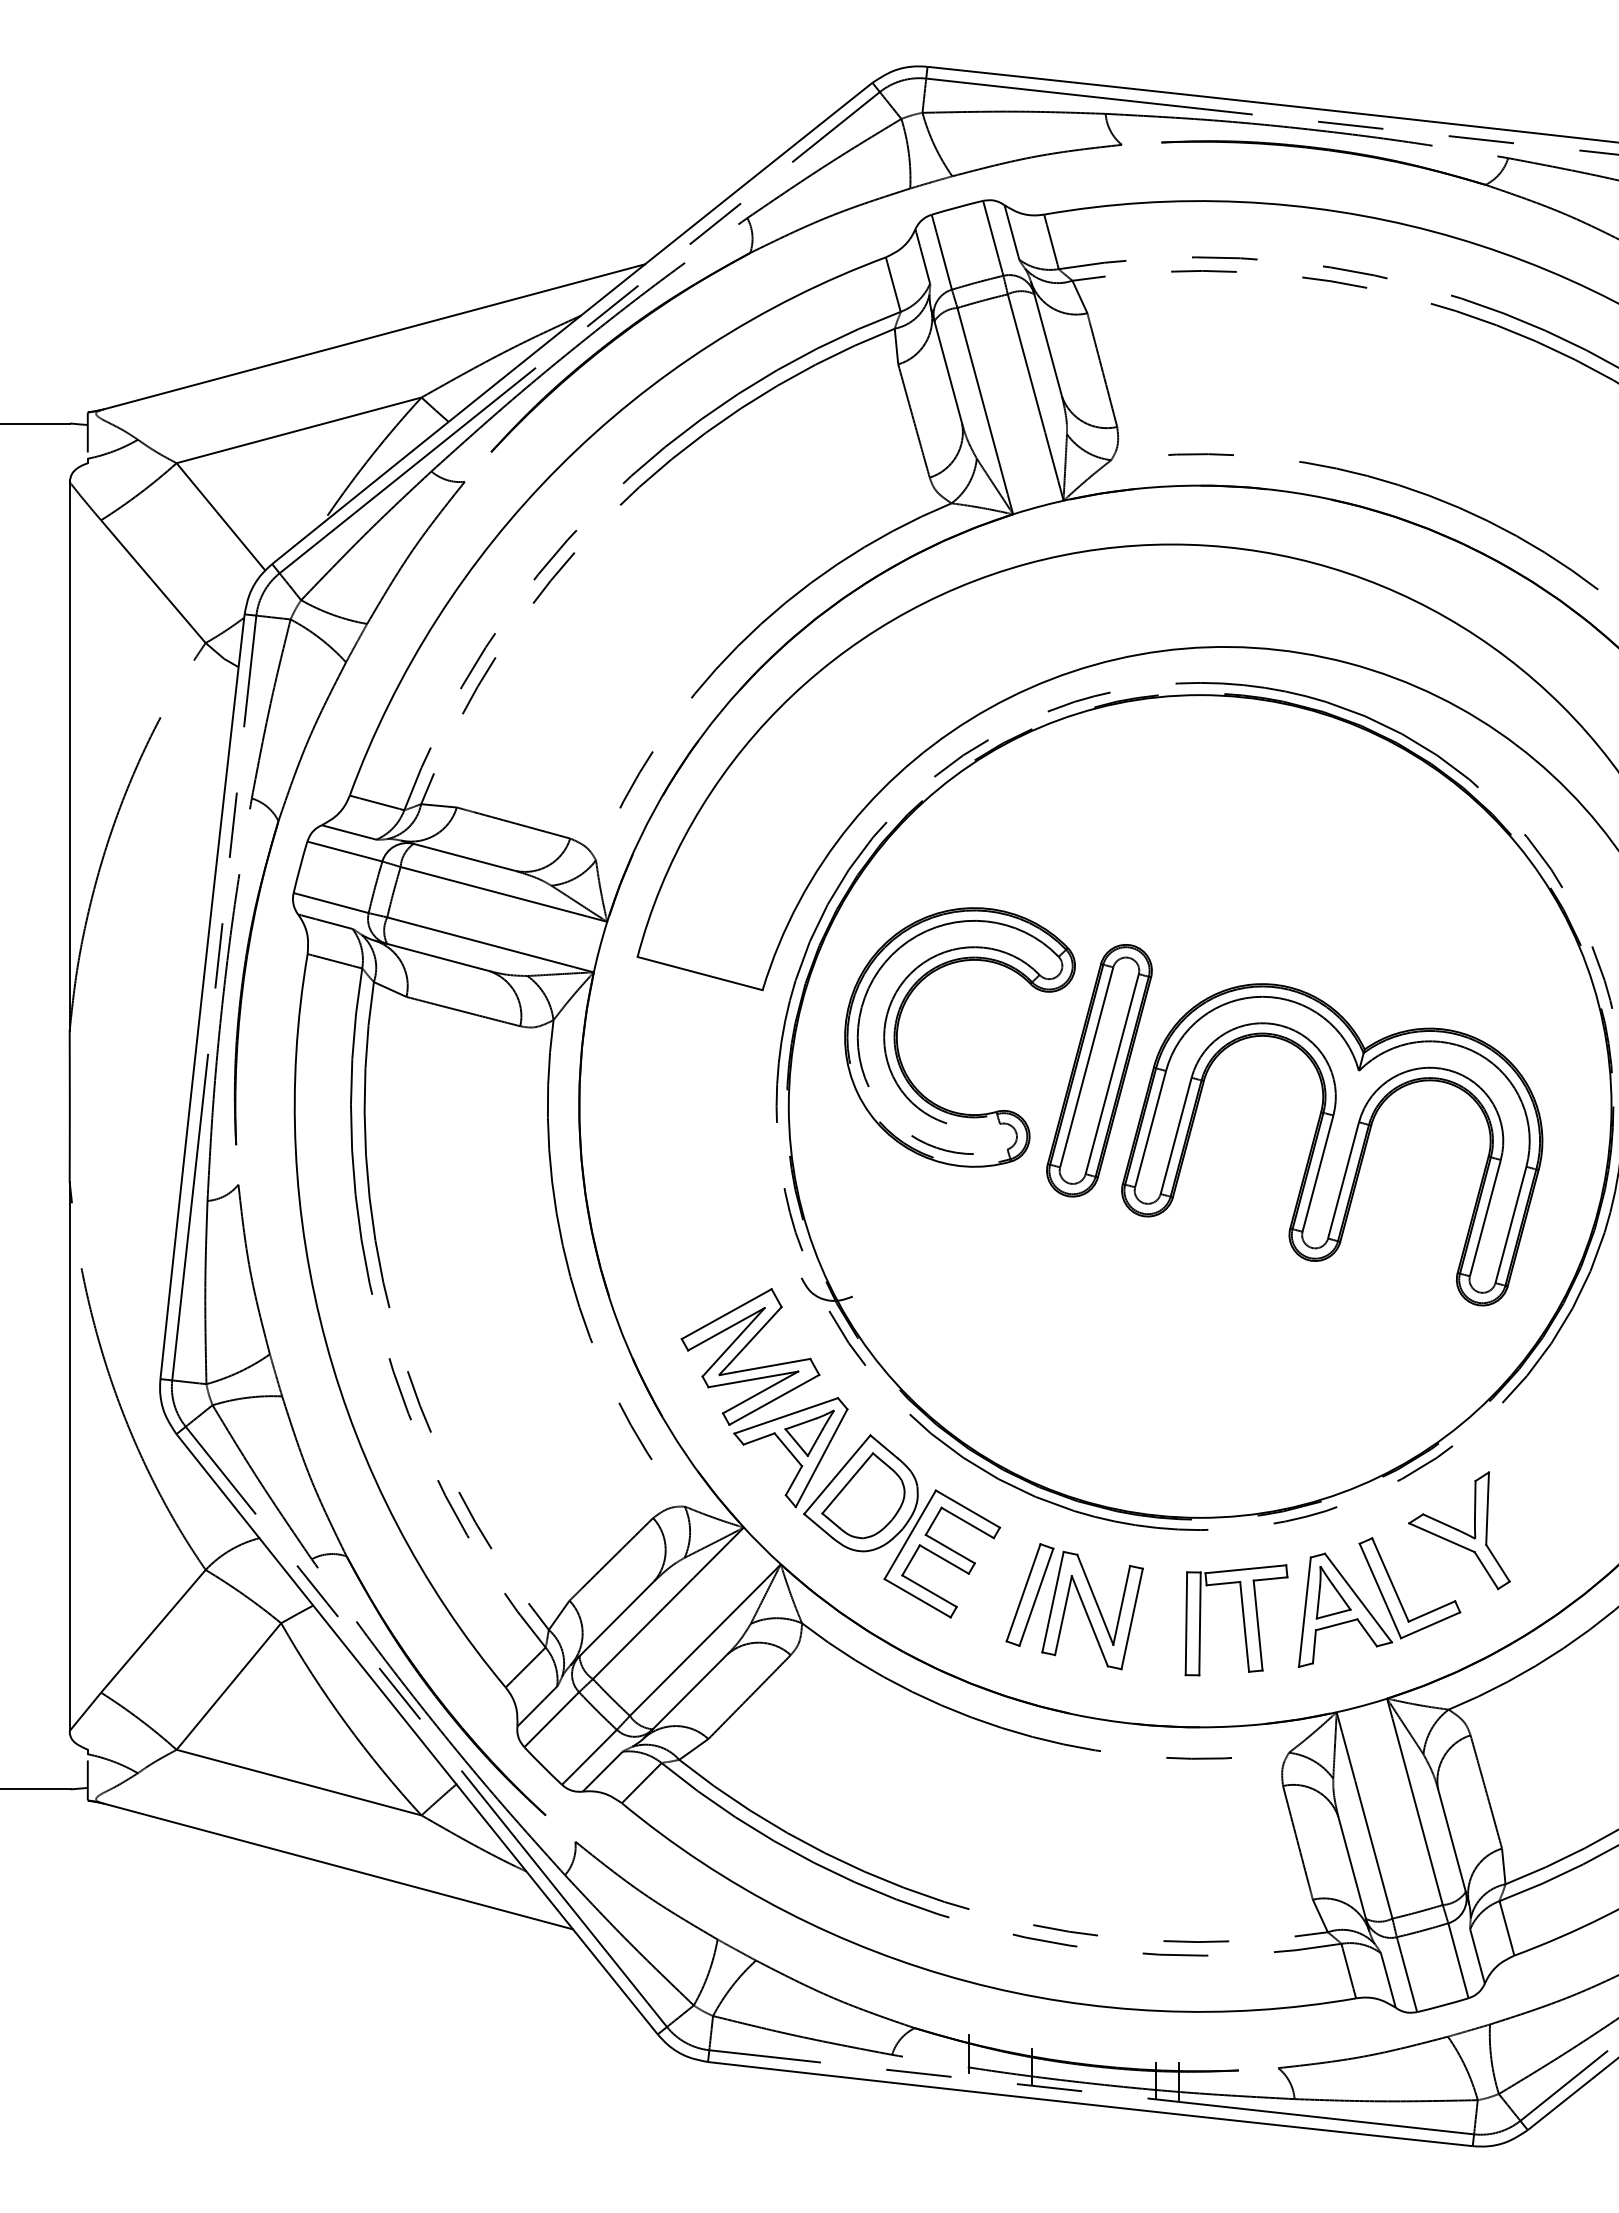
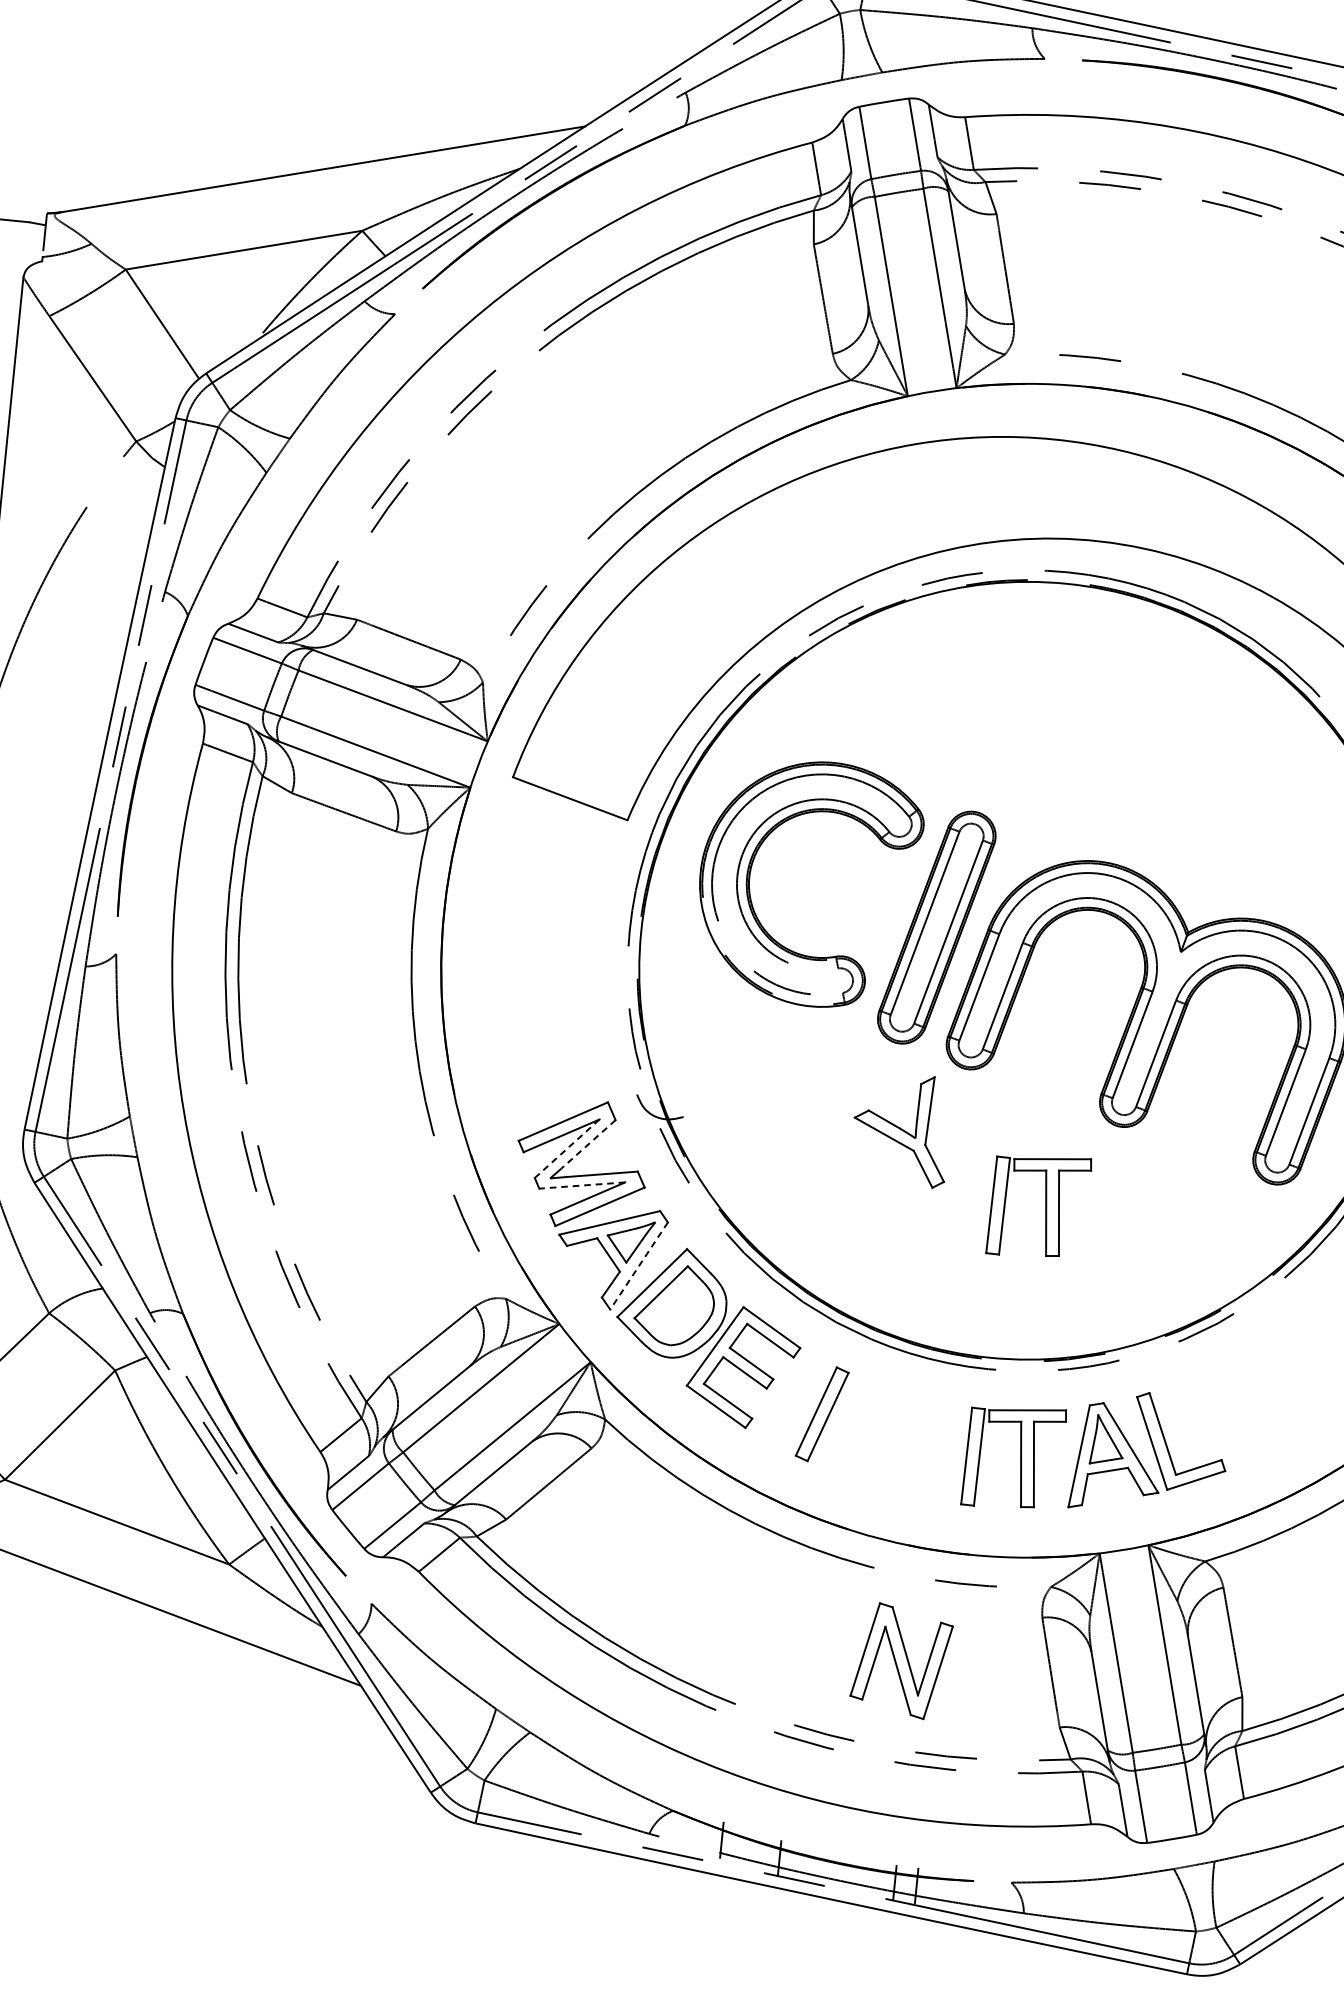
line: (755, 1335) -> (588, 1144), solid -> dashed
line: (733, 1341) -> (567, 1148), solid -> dashed
part: (1242, 1351) -> (1044, 1205), added
line: (753, 1379) -> (582, 1185), solid -> dashed
line: (821, 1458) -> (638, 1266), solid -> dashed
part: (1459, 1530) -> (901, 1129), moved
part: (1092, 1610) -> (901, 1661), moved

